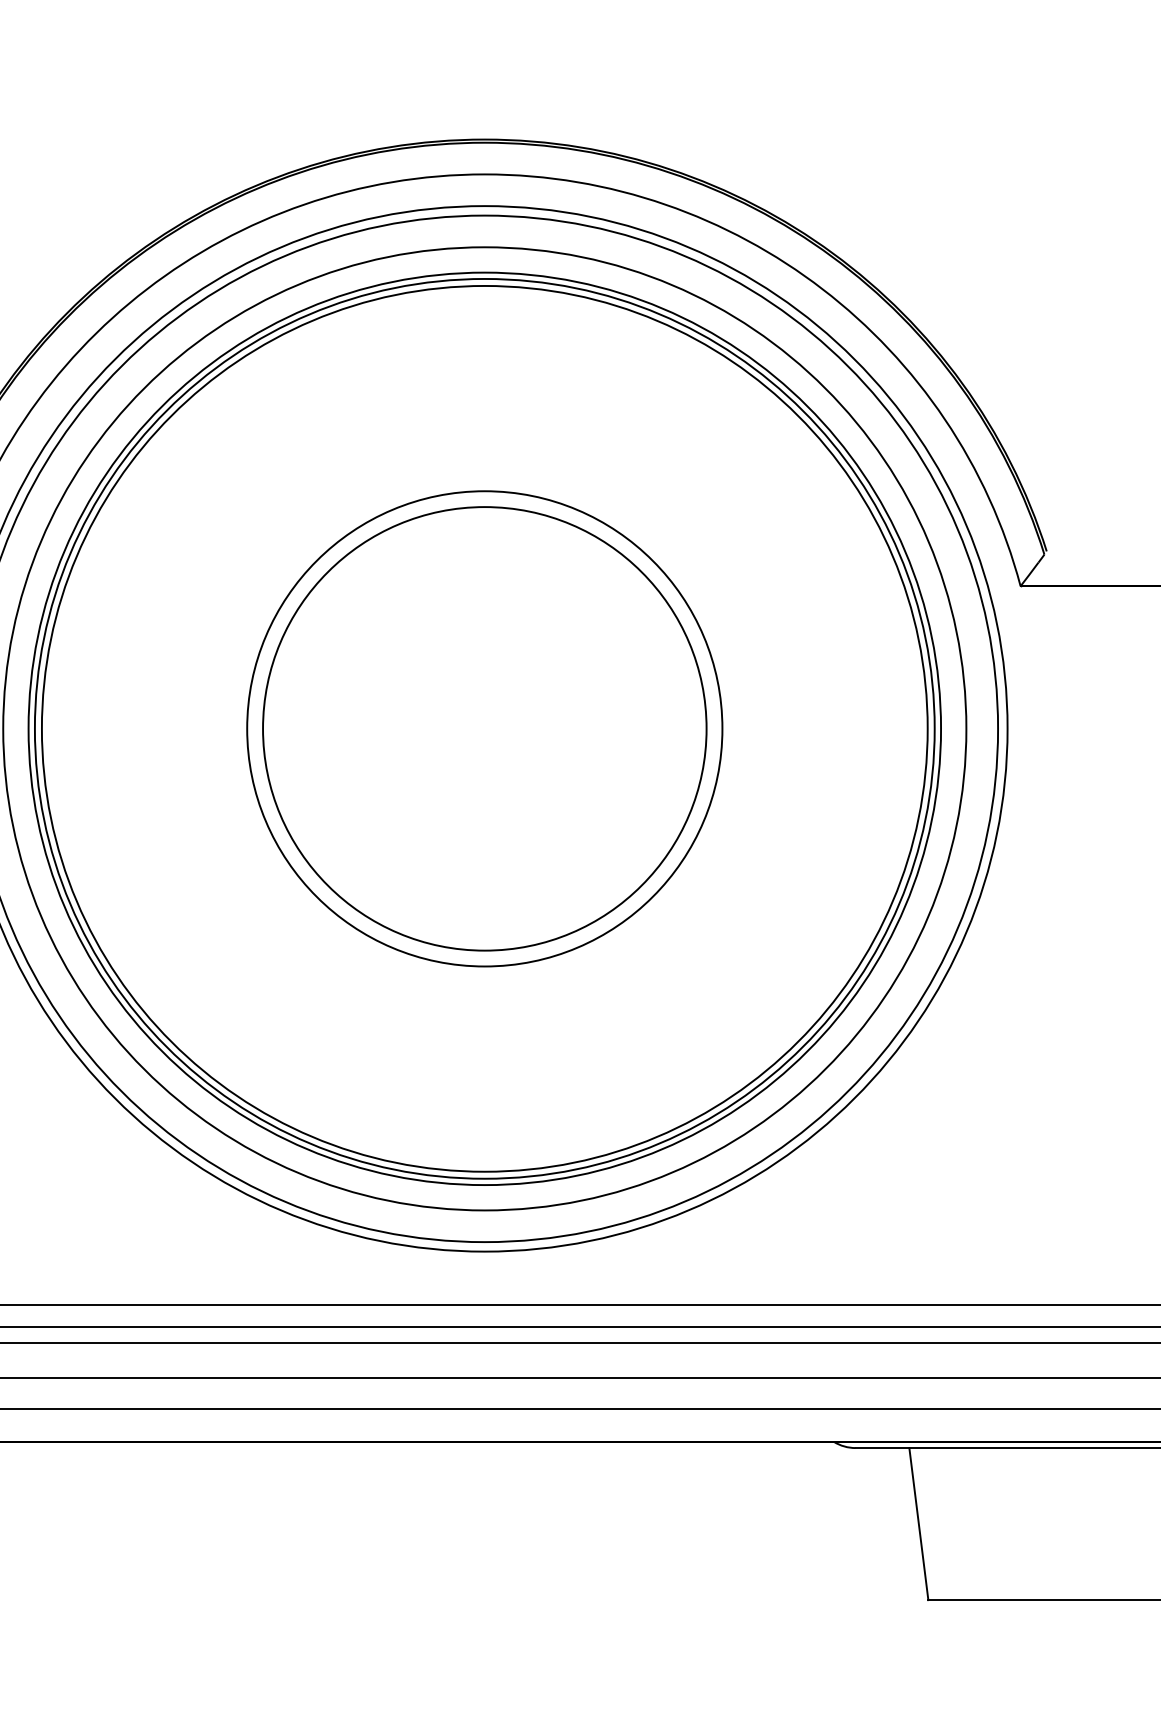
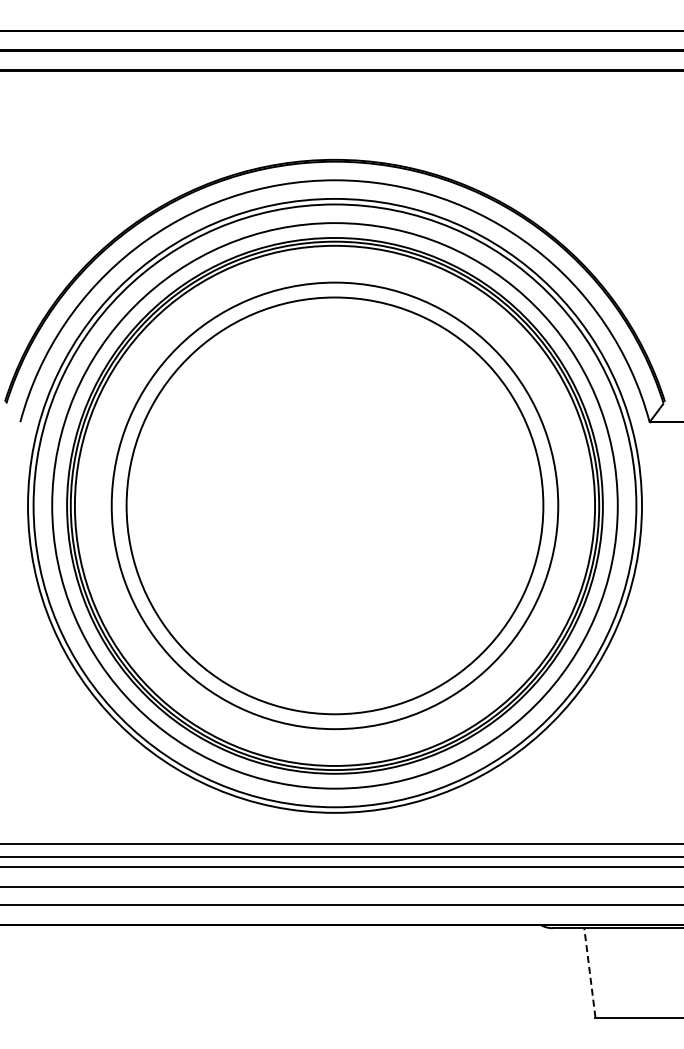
circle: (483, 728) -> (334, 505), size x1.6
circle: (483, 728) -> (334, 505), size x1.6
line: (918, 1523) -> (589, 972), solid -> dashed

